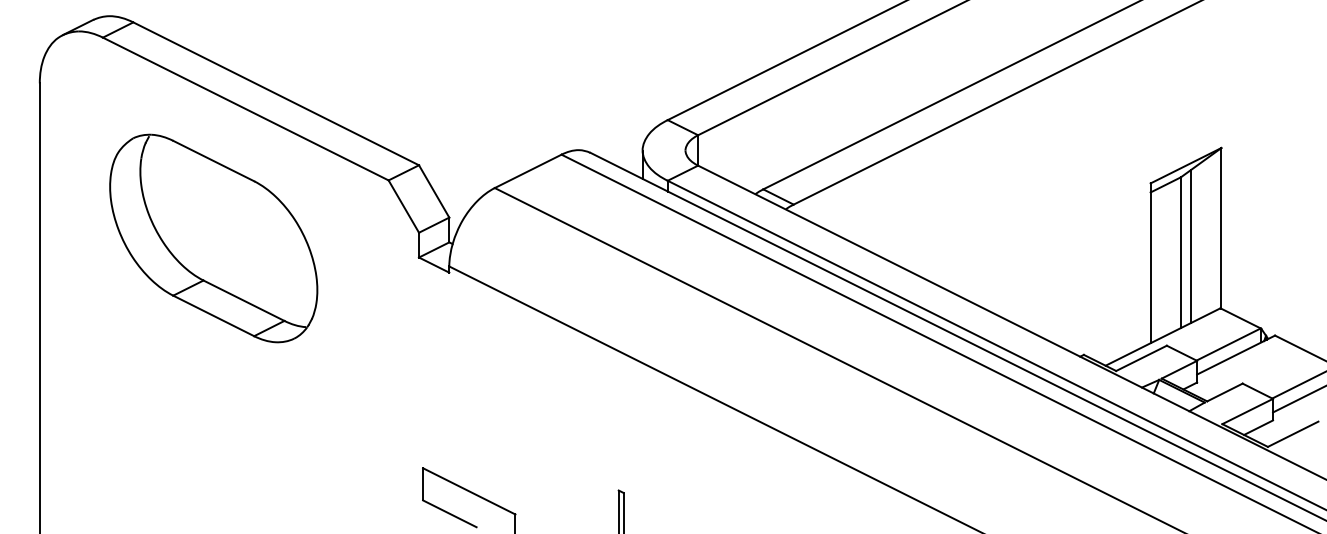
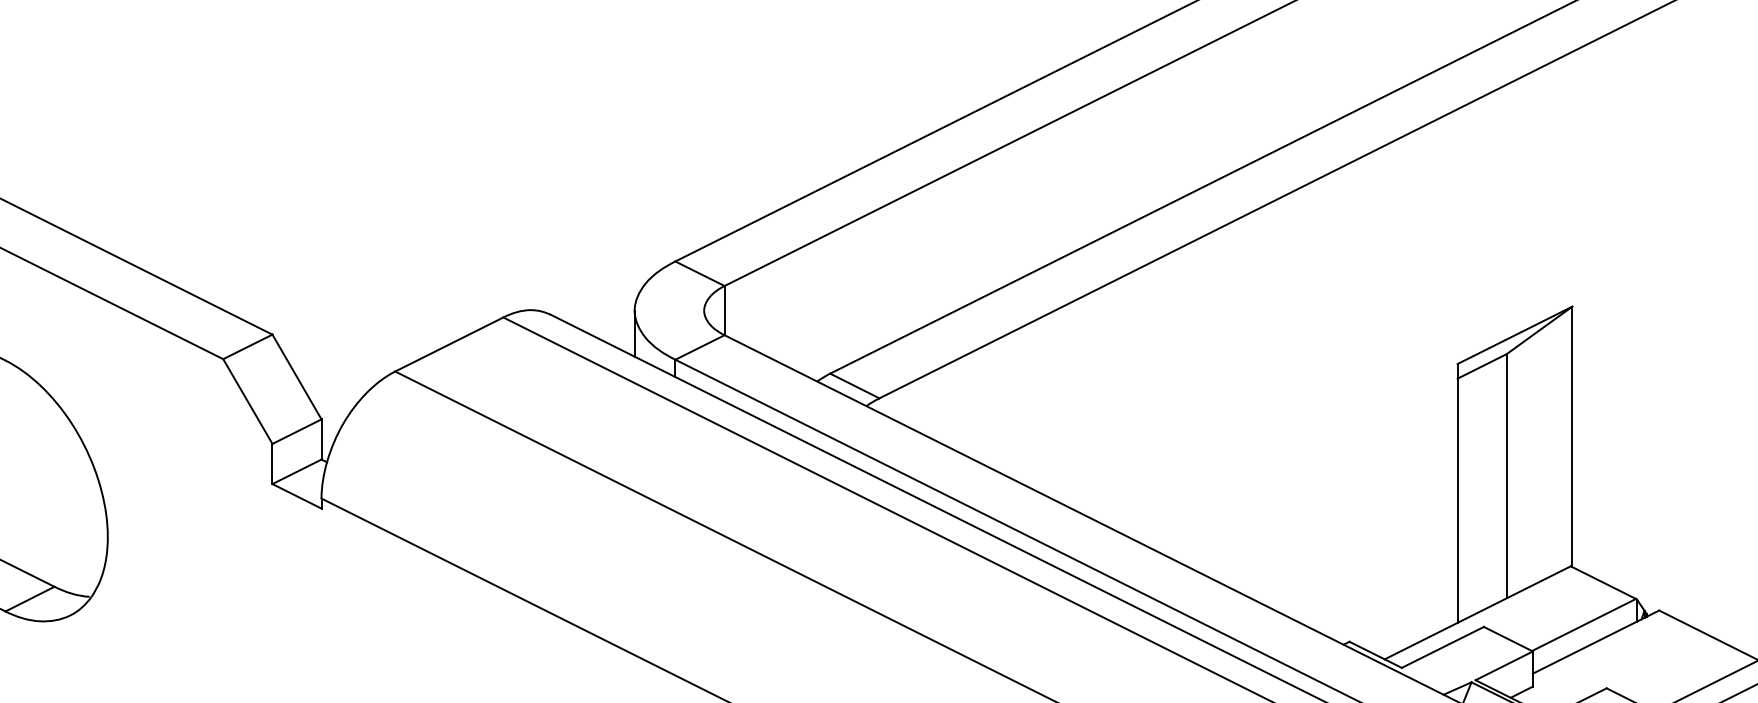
line: (1191, 245) -> (1523, 464), removed

